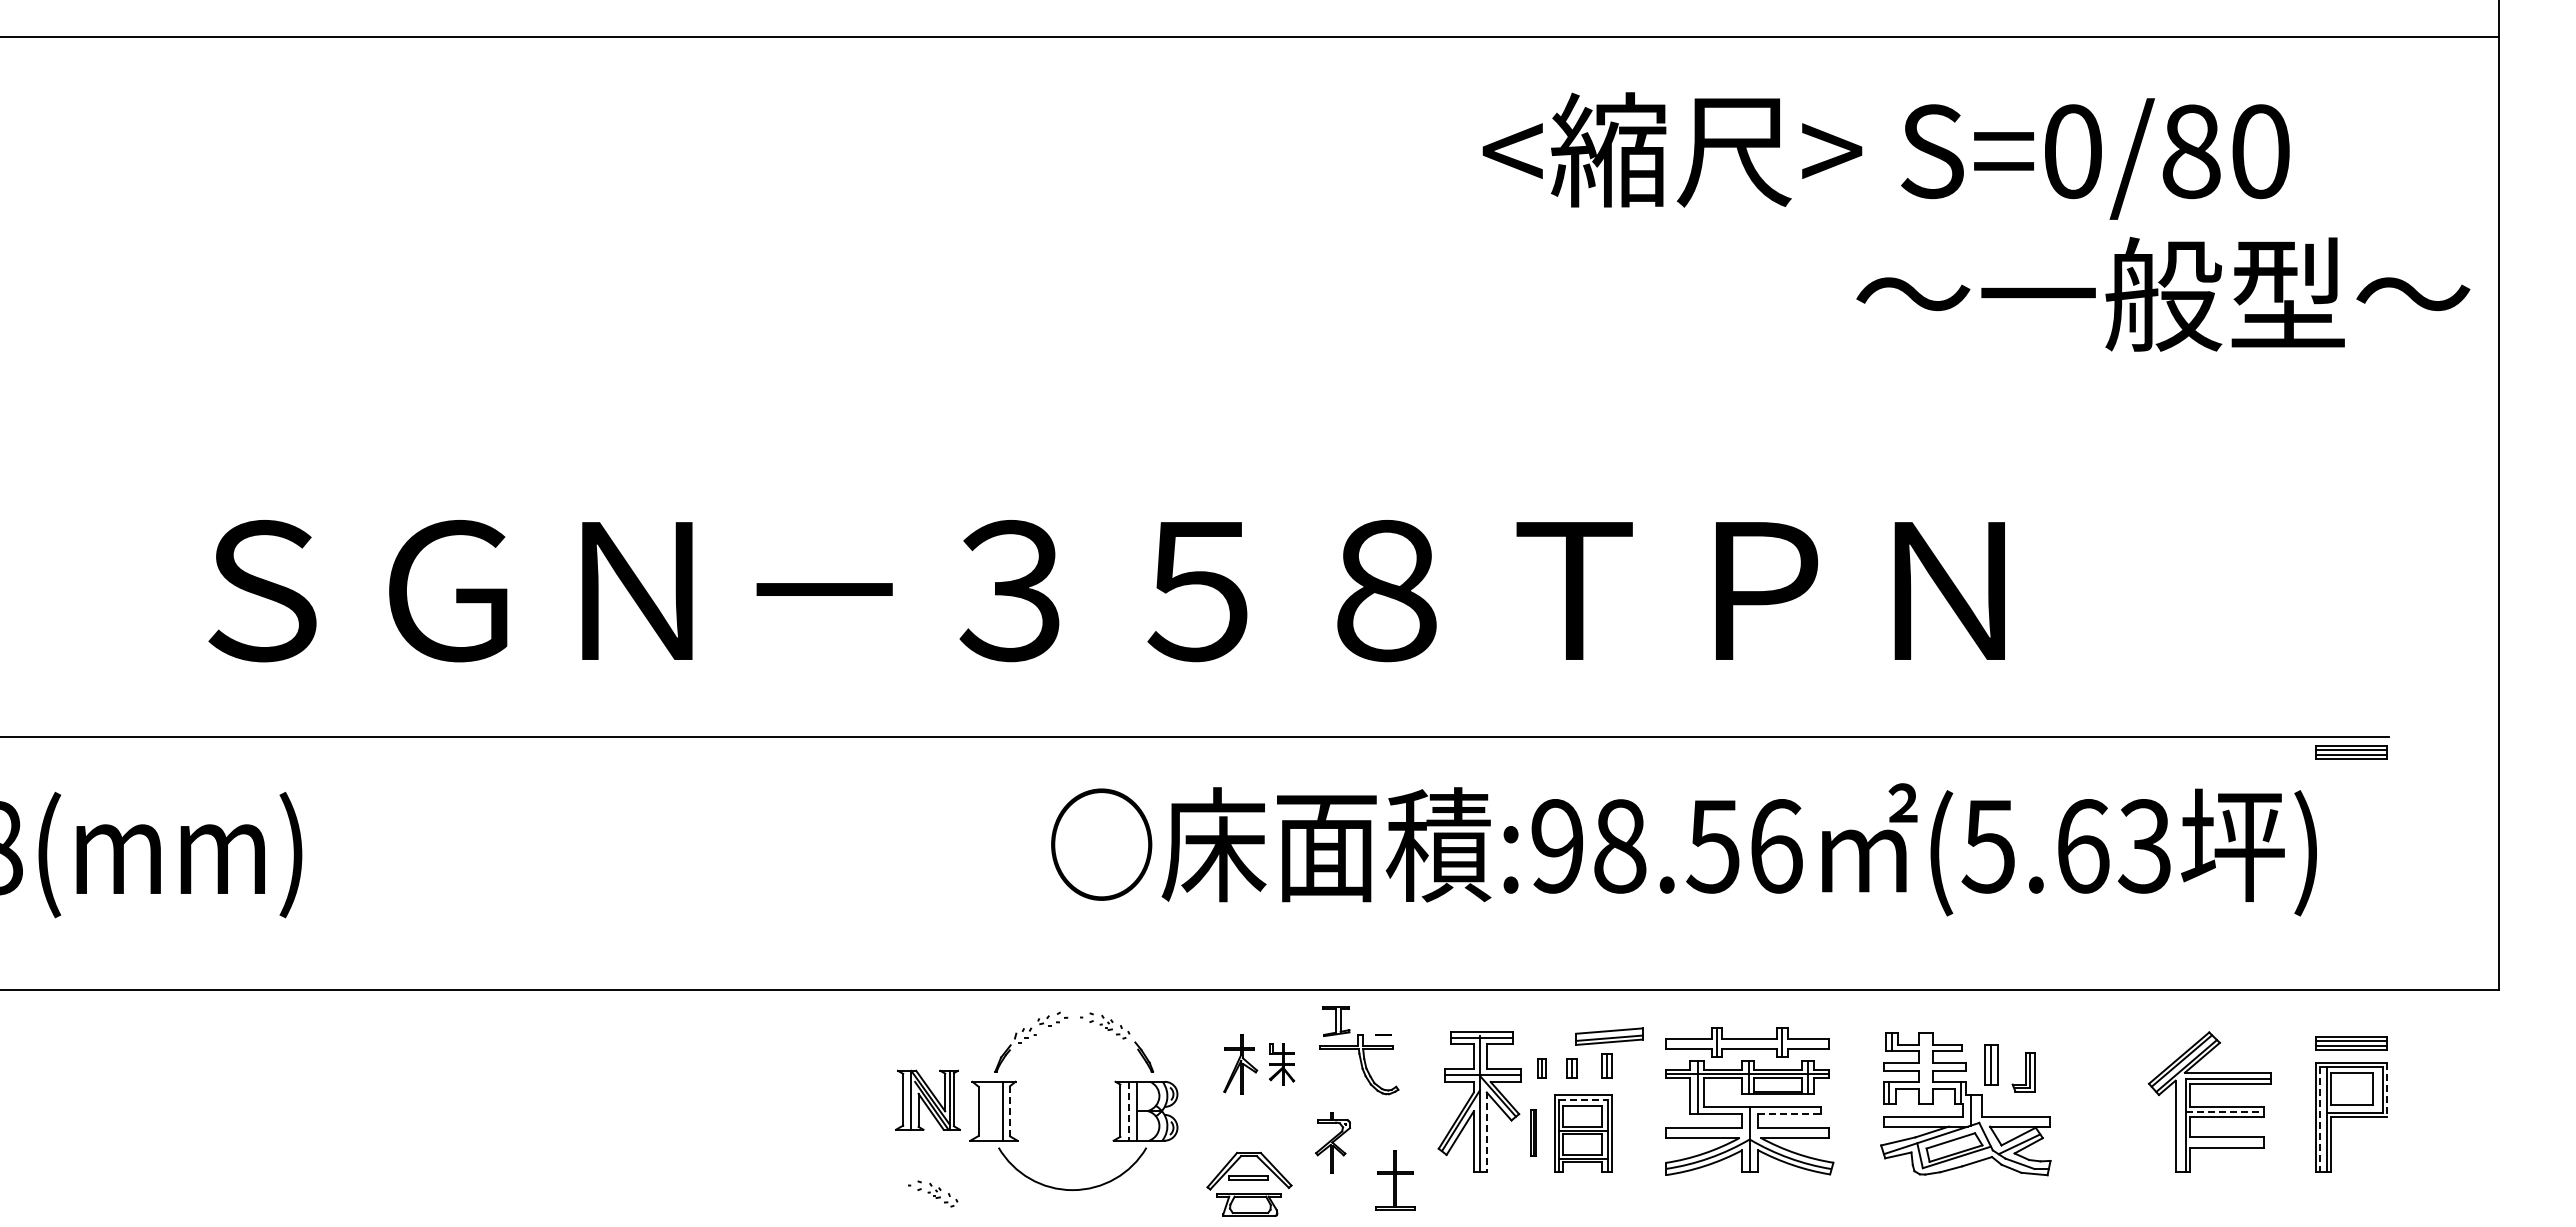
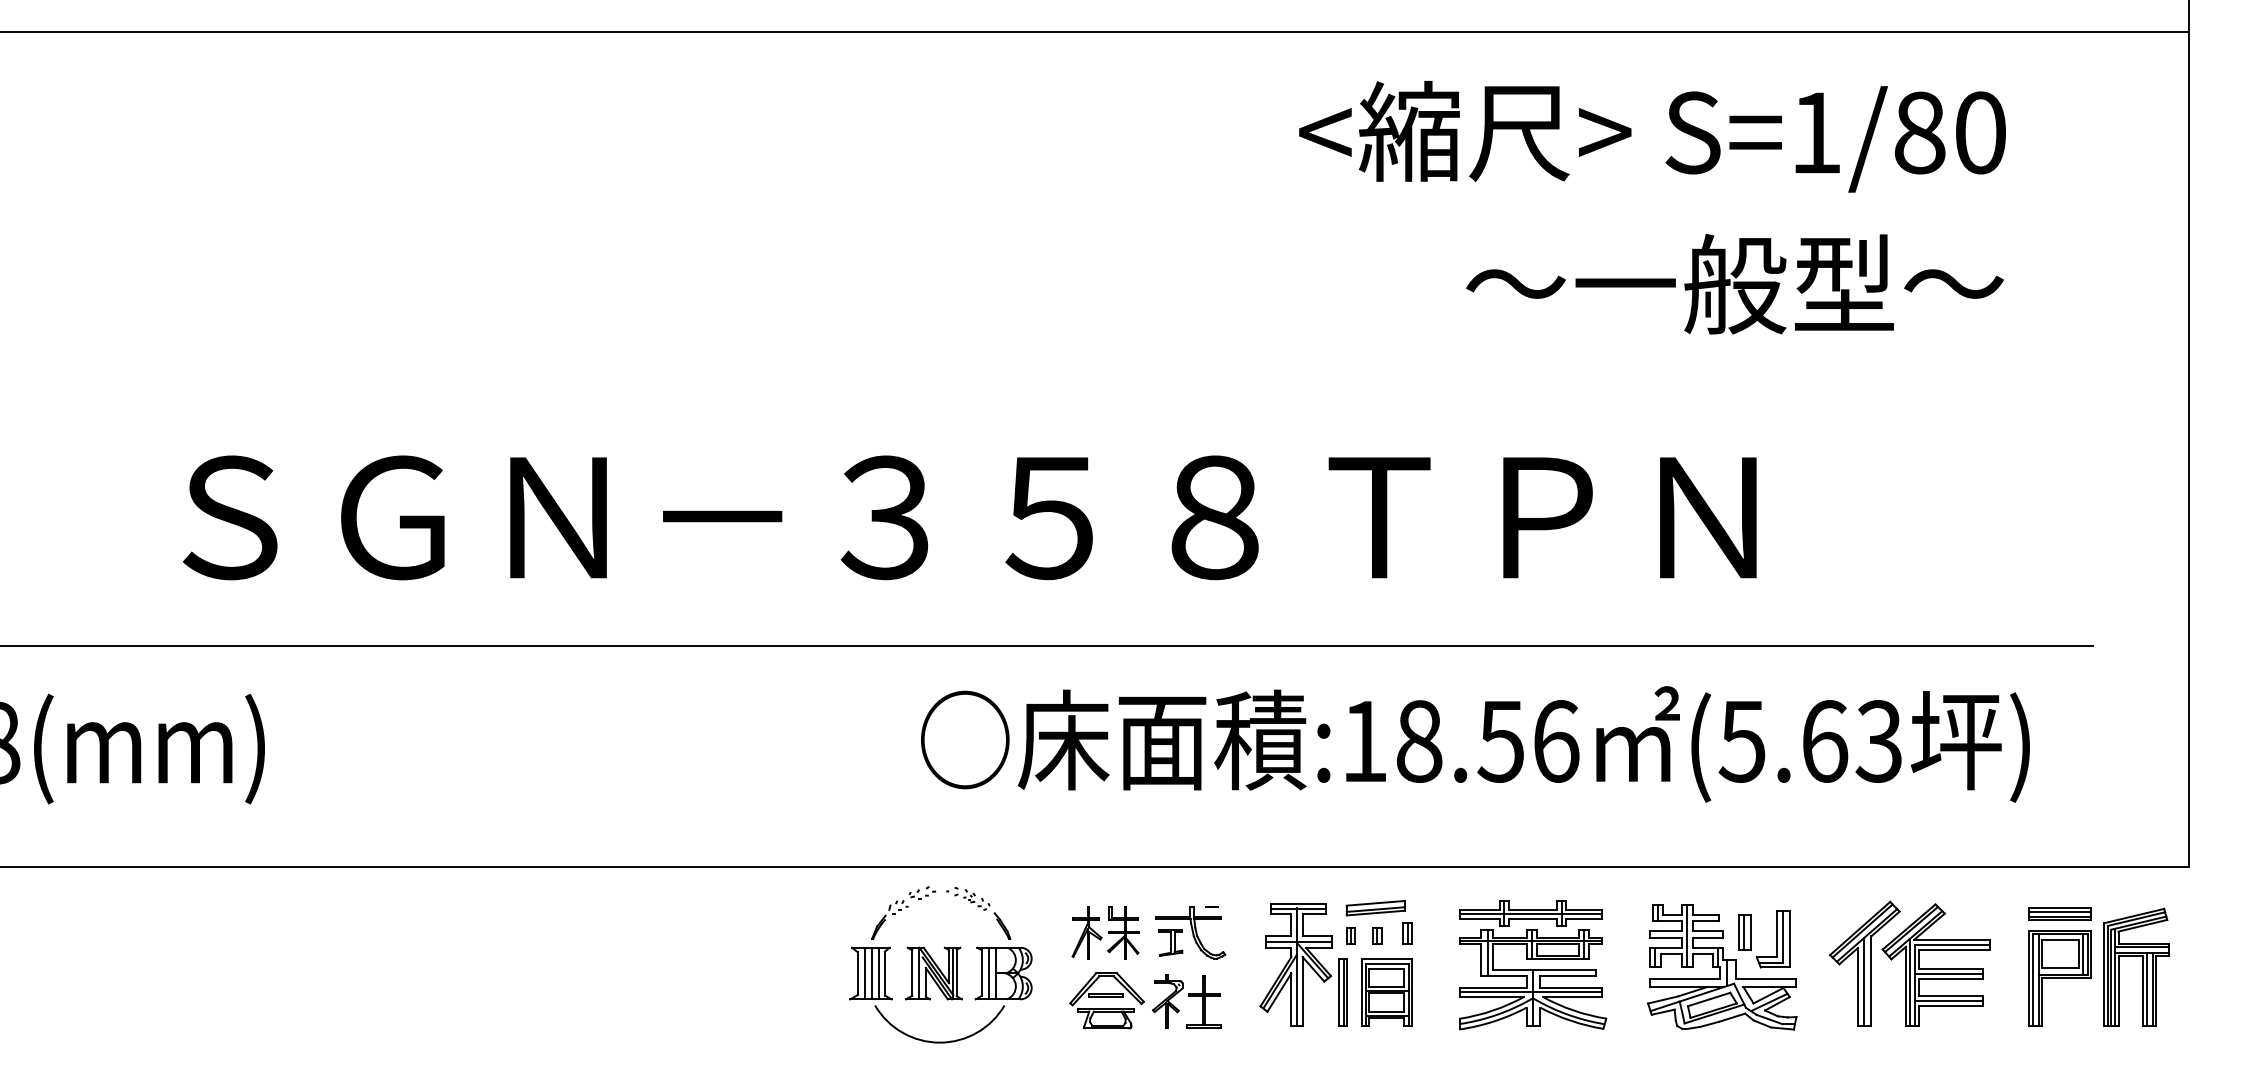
text: (2073, 151) -> (1816, 132), S=0/80 -> S=1/80
text: (2163, 293) -> (1735, 283), moved
part: (2351, 752) -> (2060, 659), removed
text: (1557, 846) -> (1364, 741), :98.56 -> :18.56
part: (1336, 1021) -> (1170, 943), moved
part: (1609, 1036) -> (1375, 908), moved
line: (1747, 1042) -> (1531, 913), added
part: (1281, 1064) -> (1122, 932), size x1.43
line: (1925, 1068) -> (1686, 936), added
part: (2023, 1072) -> (1772, 939), size x1.67
line: (2377, 1089) -> (2082, 954), added
line: (2387, 1089) -> (2091, 954), dashed -> solid
part: (927, 1099) -> (933, 972), moved
line: (1583, 1100) -> (1387, 964), dashed -> solid
part: (2128, 1100) -> (1864, 964), added
part: (2446, 1104) -> (2143, 967), added
line: (986, 1110) -> (864, 972), added
line: (994, 1110) -> (871, 972), added
line: (1010, 1111) -> (885, 973), dashed -> solid
line: (1128, 1111) -> (988, 973), dashed -> solid
line: (2224, 1111) -> (1948, 973), dashed -> solid
line: (1789, 1113) -> (1567, 975), dashed -> solid
line: (2320, 1119) -> (2032, 980), dashed -> solid
line: (2179, 1121) -> (1909, 982), added
line: (1747, 1131) -> (1531, 991), added
line: (1486, 1132) -> (1302, 992), dashed -> solid
part: (1533, 1133) -> (1343, 993), size x1.67
line: (2224, 1142) -> (1948, 1000), added
part: (1395, 1180) -> (1204, 1001), moved
part: (1249, 1183) -> (1107, 1000), moved
part: (933, 1193) -> (817, 1045), removed

